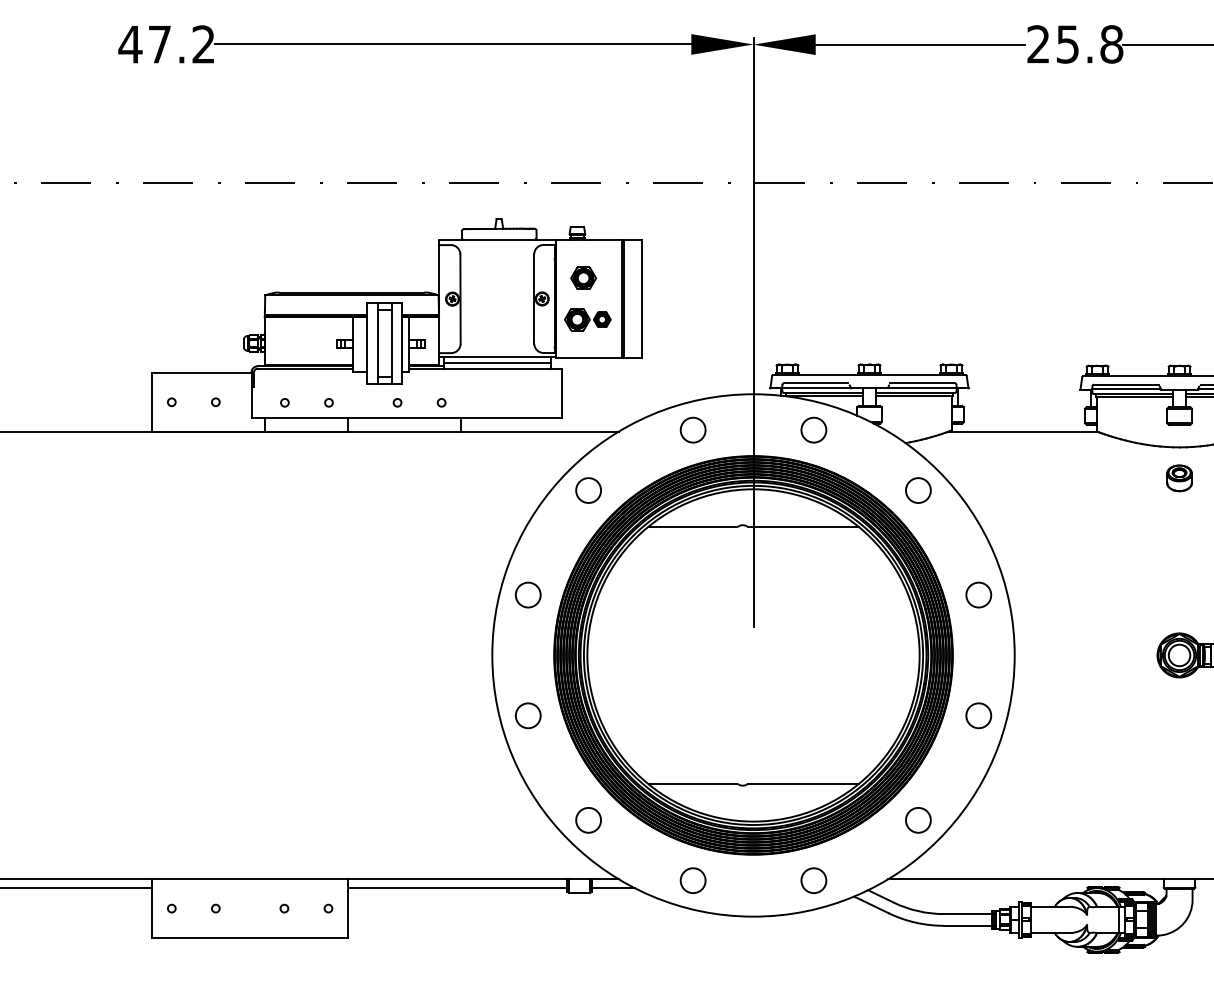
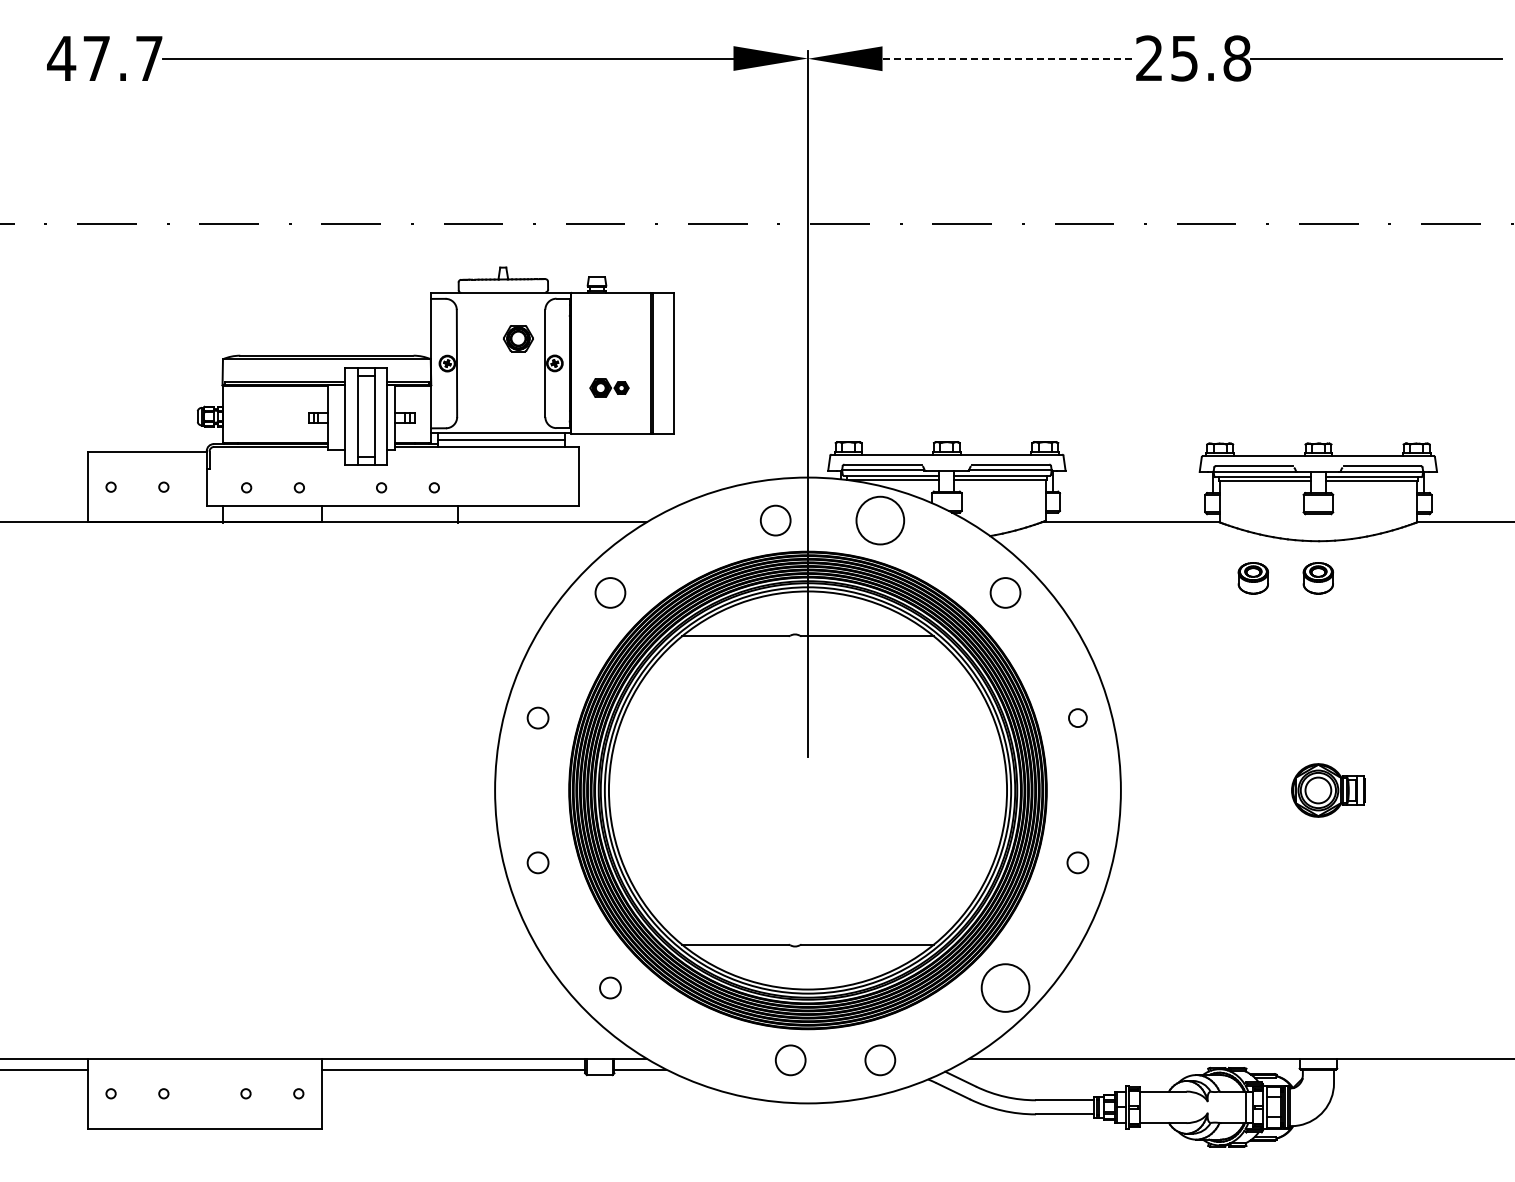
text: (203, 43) -> (149, 57), 47.2 -> 47.7
line: (920, 44) -> (1008, 58), solid -> dashed
part: (583, 278) -> (518, 338), moved
part: (587, 319) -> (609, 387), size x0.7
circle: (692, 430) -> (775, 520), moved
circle: (814, 430) -> (880, 520), size x1.6
part: (1124, 478) -> (1252, 578), added
circle: (527, 594) -> (537, 717), size x0.7
circle: (978, 594) -> (1077, 717), size x0.6
circle: (527, 715) -> (537, 862), size x0.7
circle: (978, 715) -> (1077, 862), size x0.7
circle: (588, 819) -> (610, 987), size x0.7
circle: (918, 819) -> (1005, 987), size x1.6
circle: (692, 880) -> (790, 1060), moved

